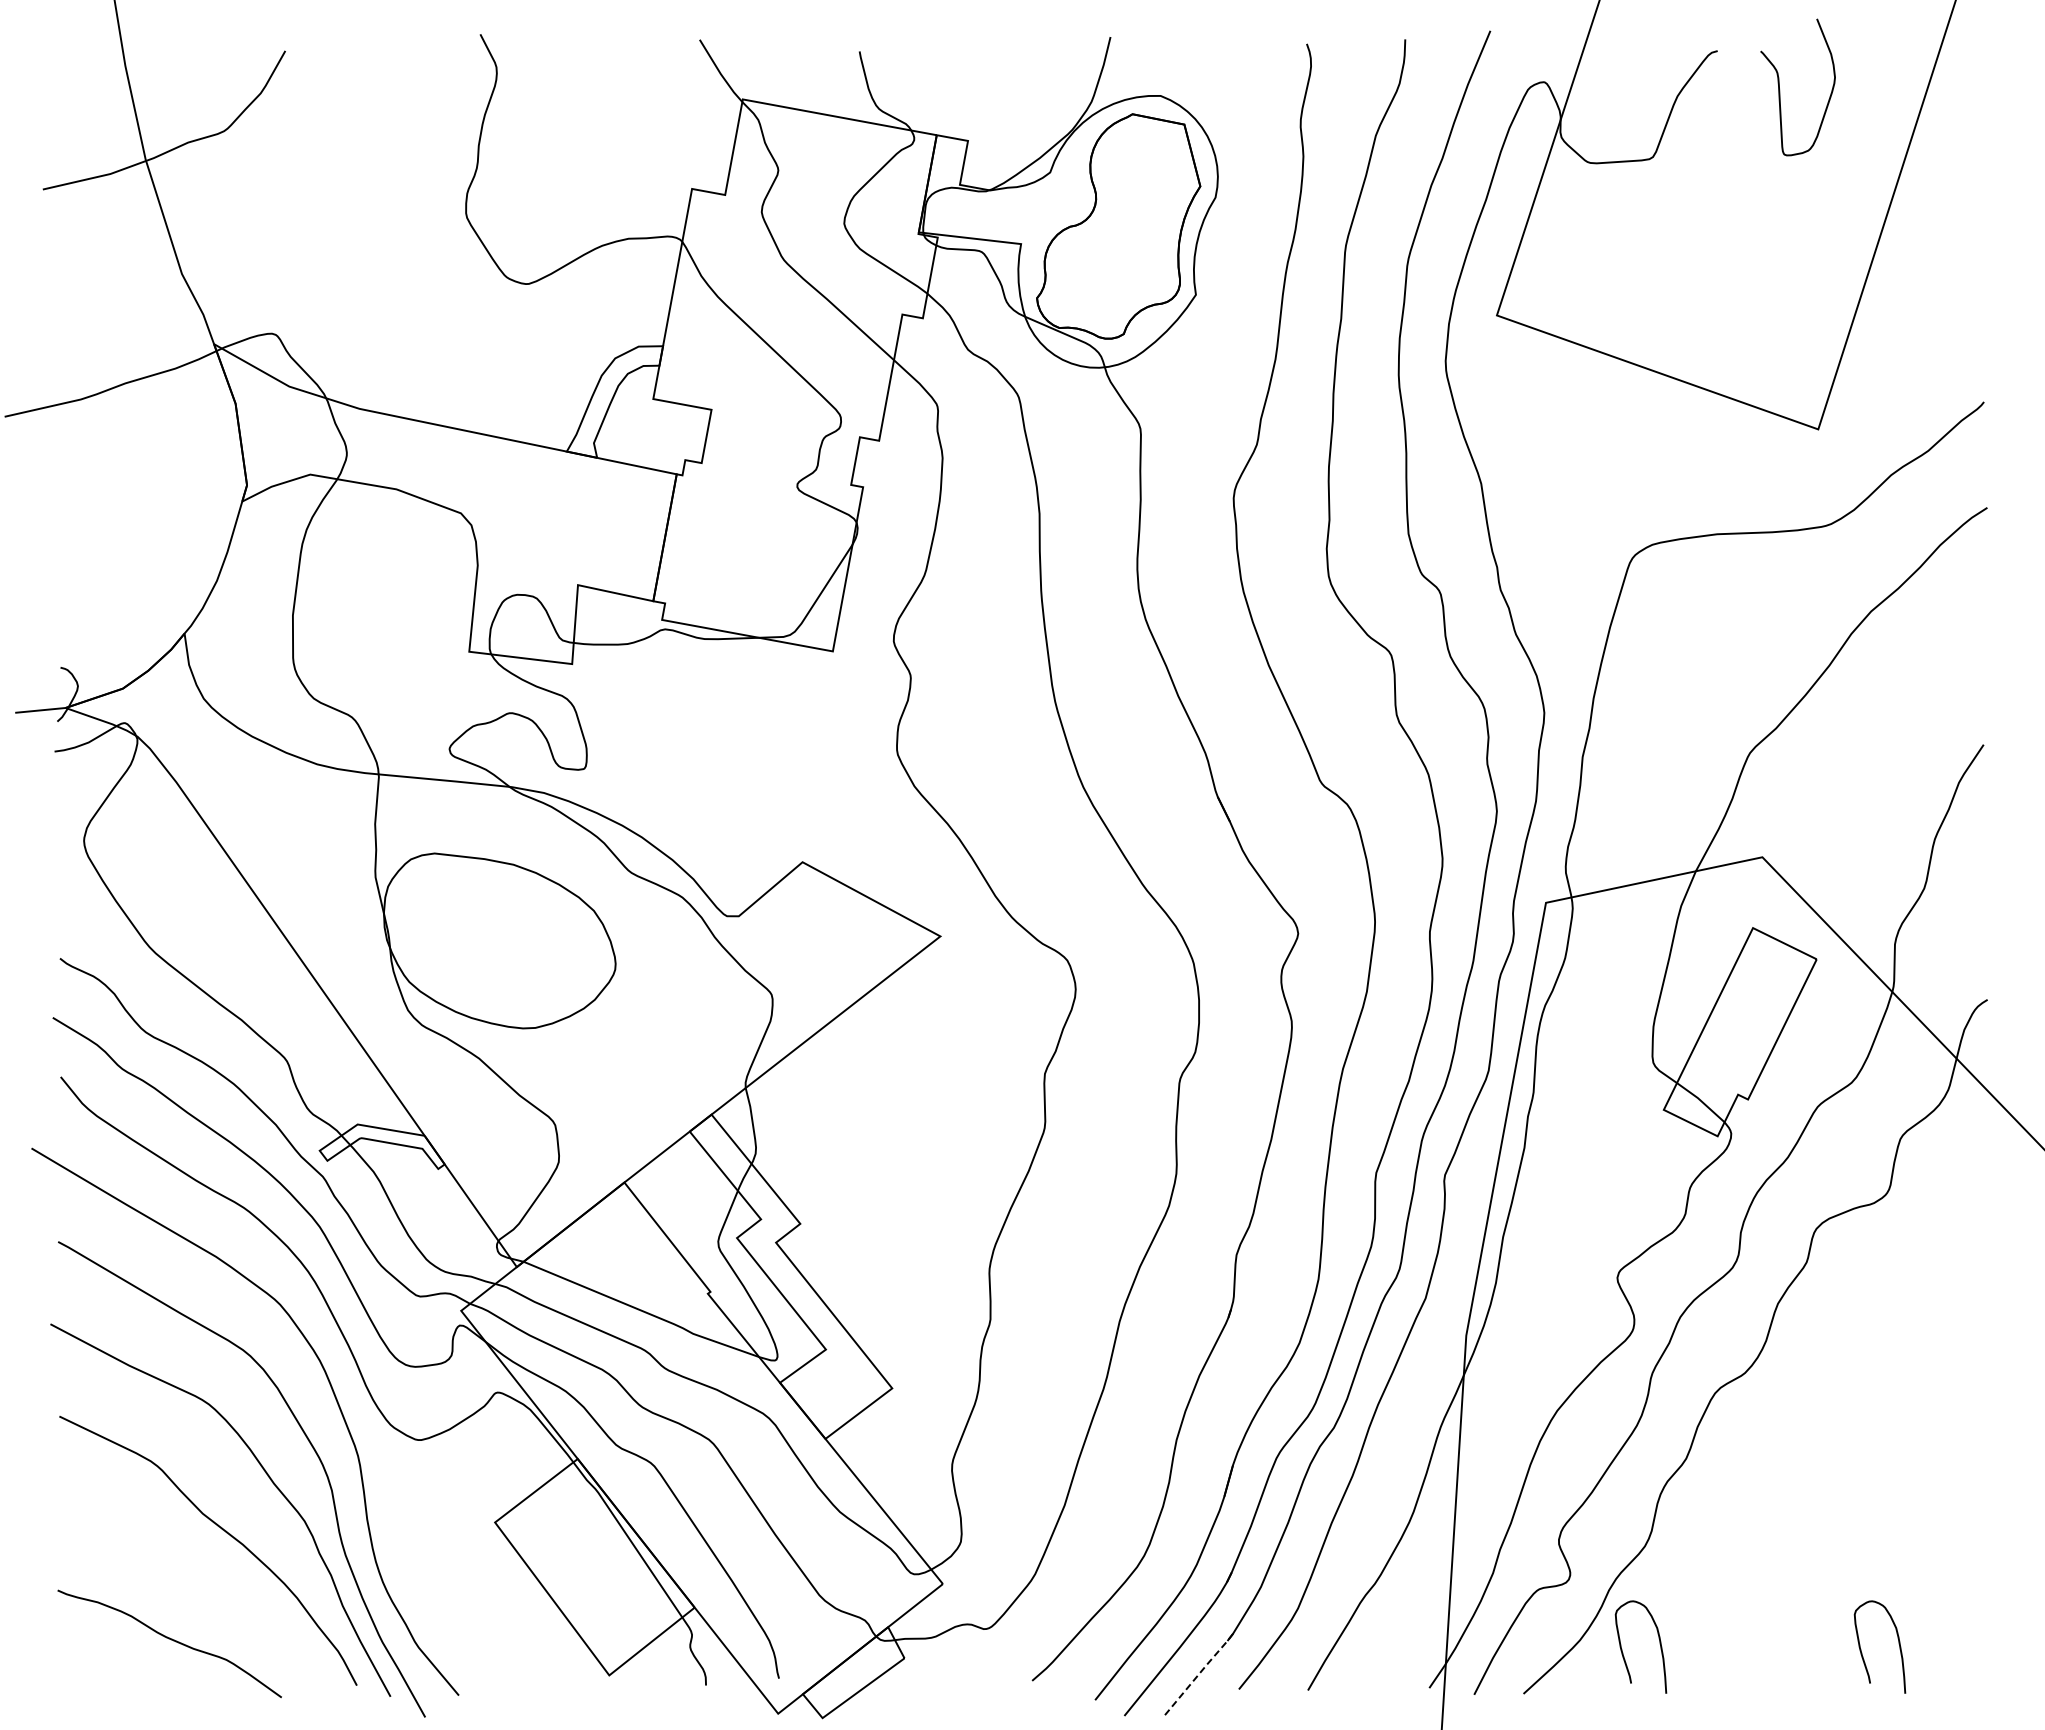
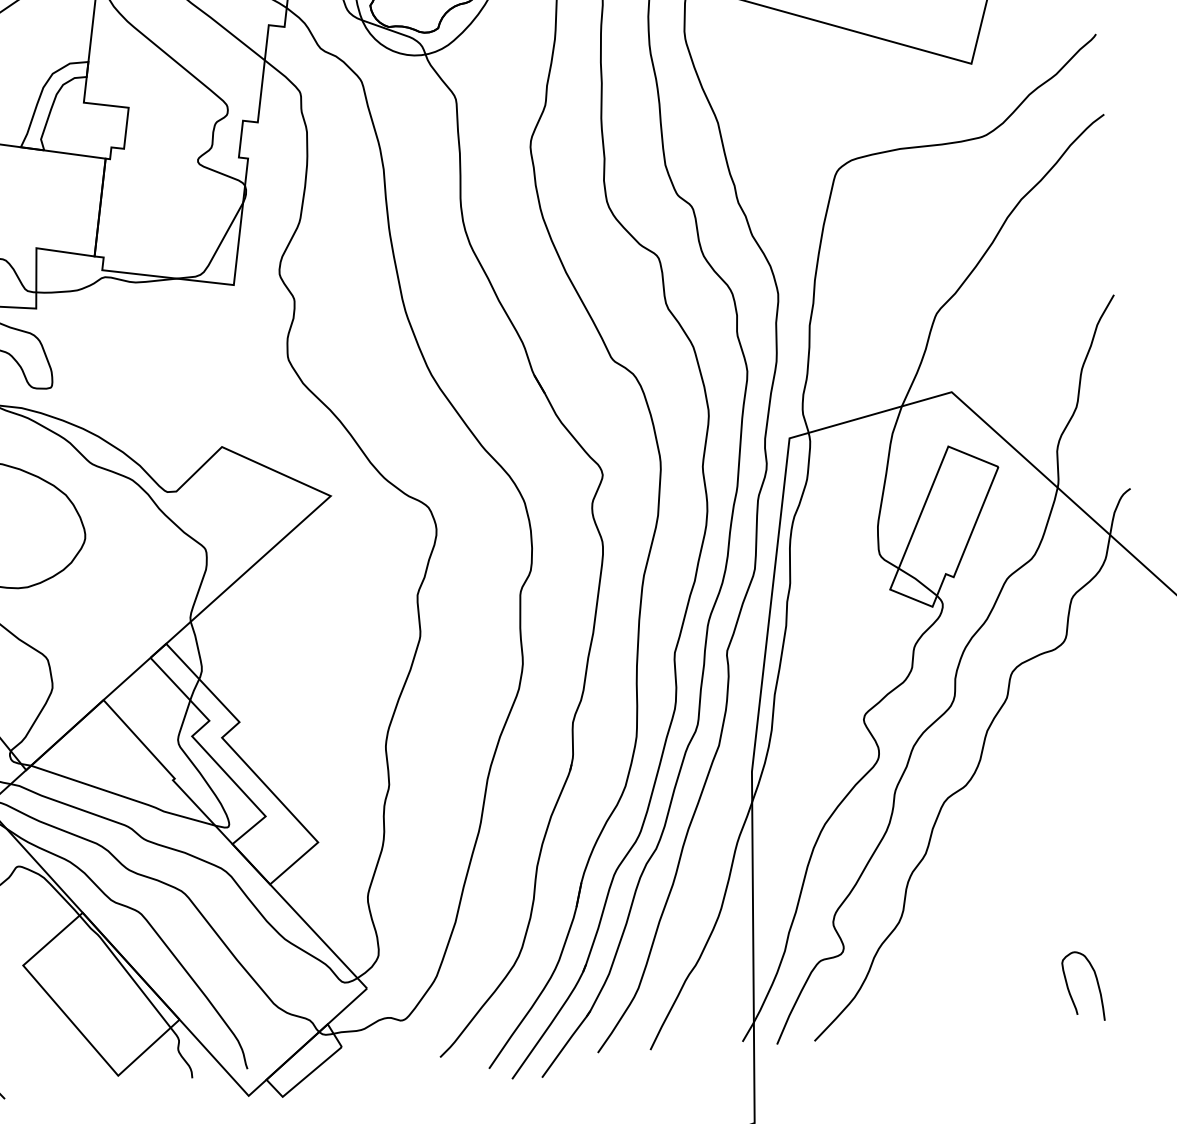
curve: (1623, 1652) -> (888, 1004), removed
line: (1199, 1673) -> (567, 1042), dashed -> solid

